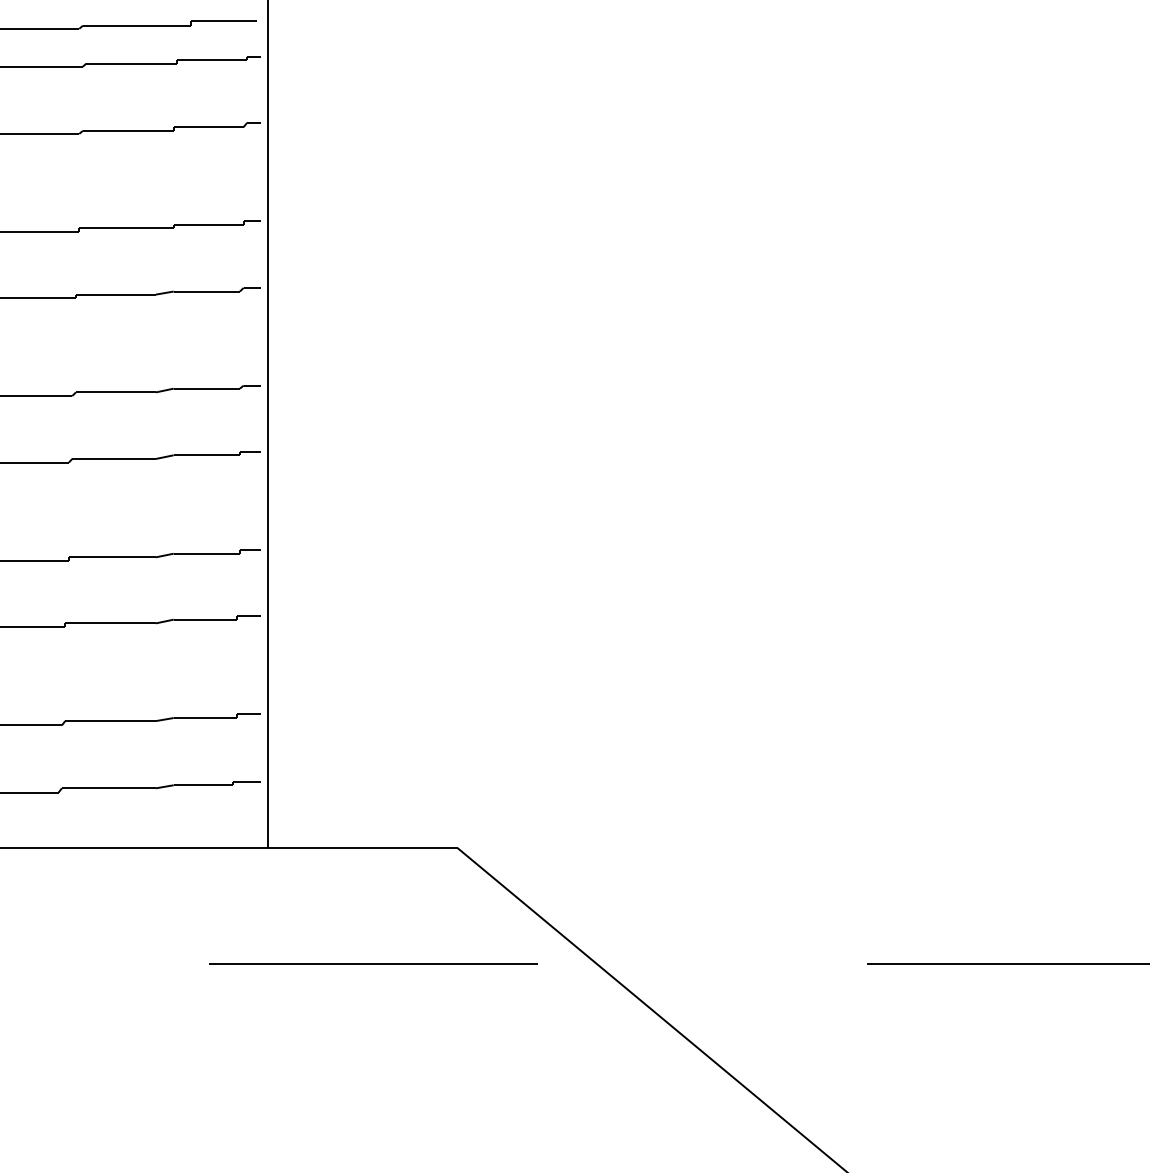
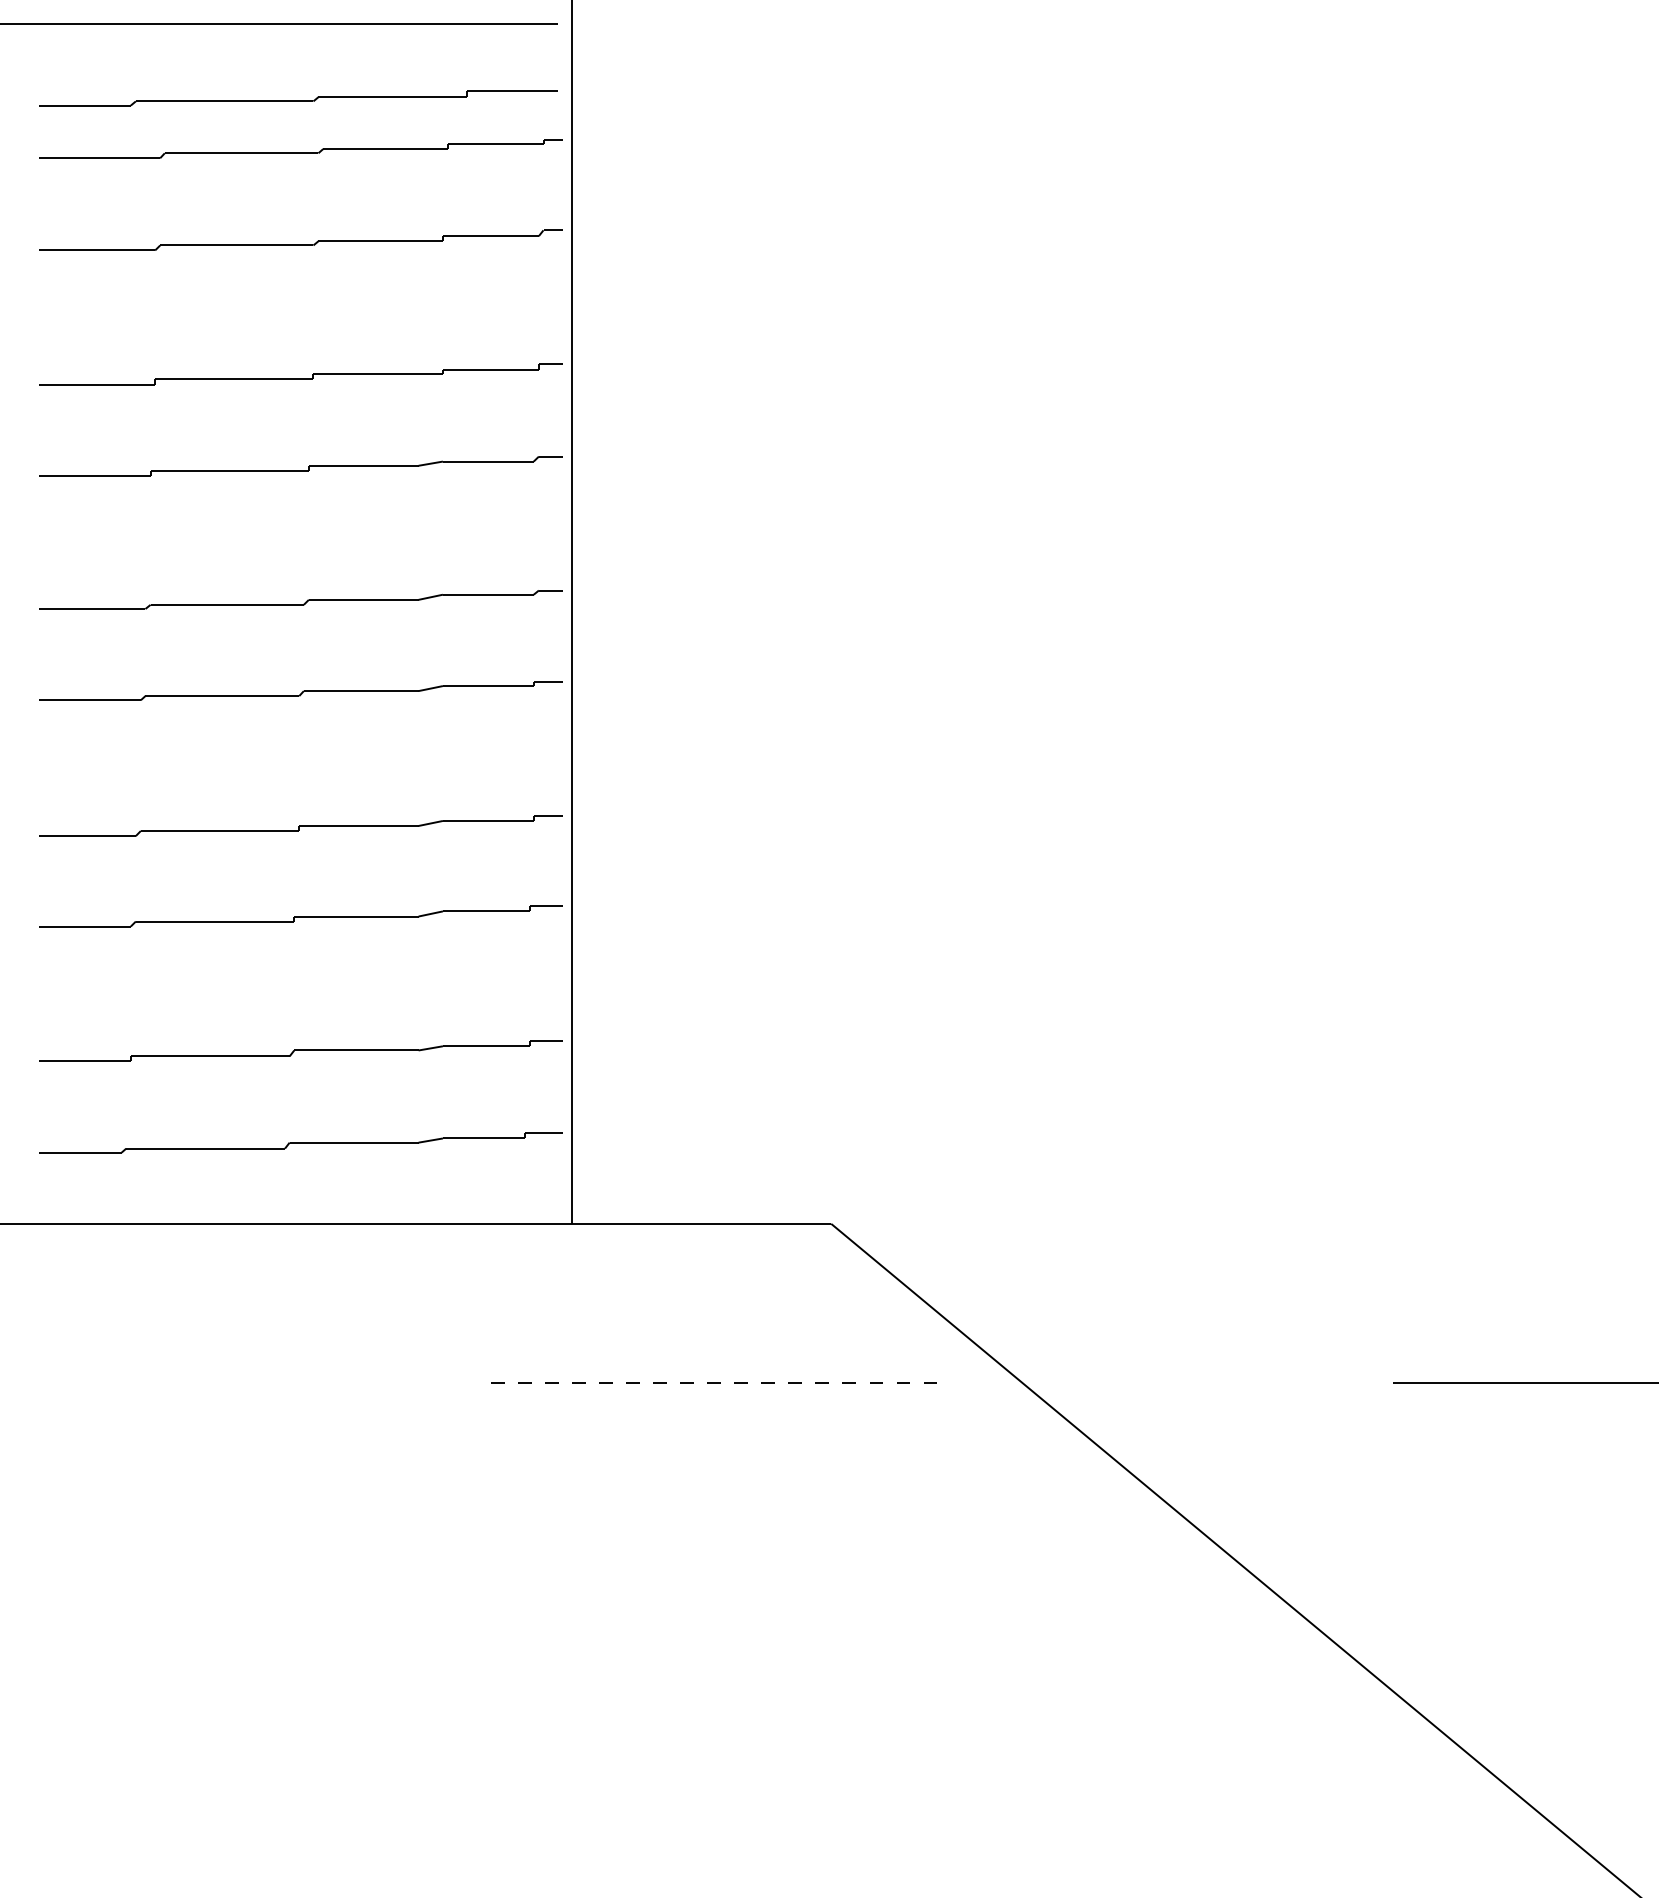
line: (373, 963) -> (716, 1383), solid -> dashed

